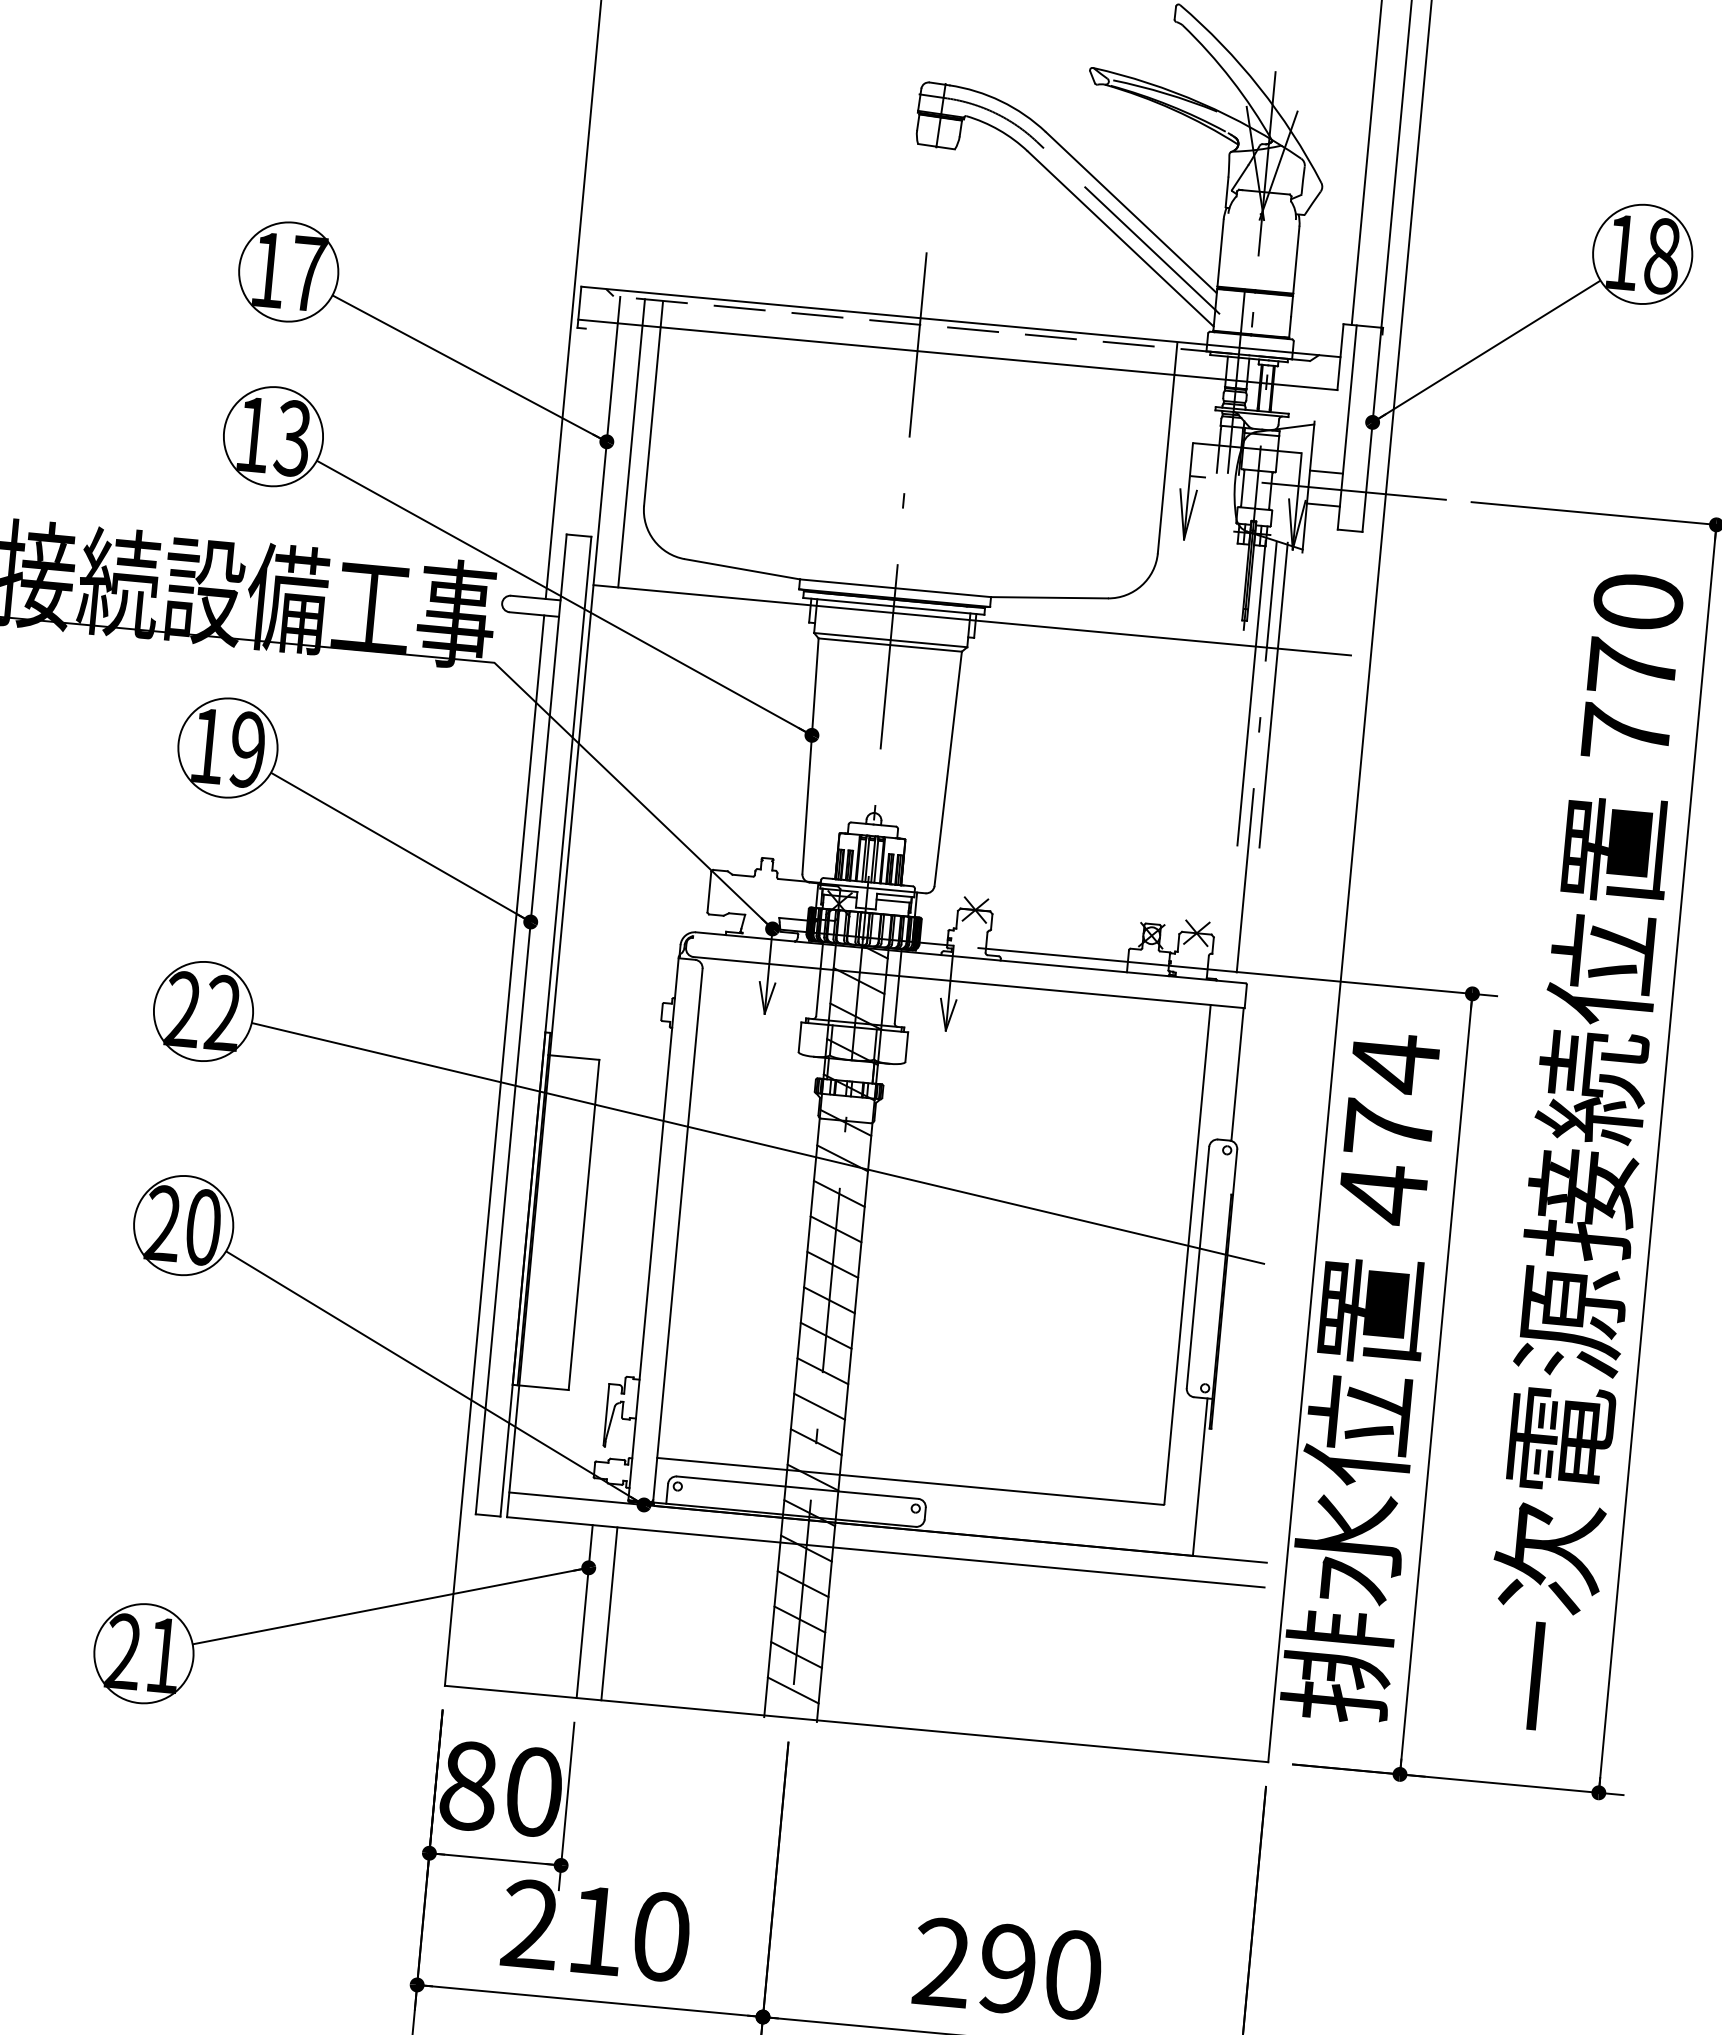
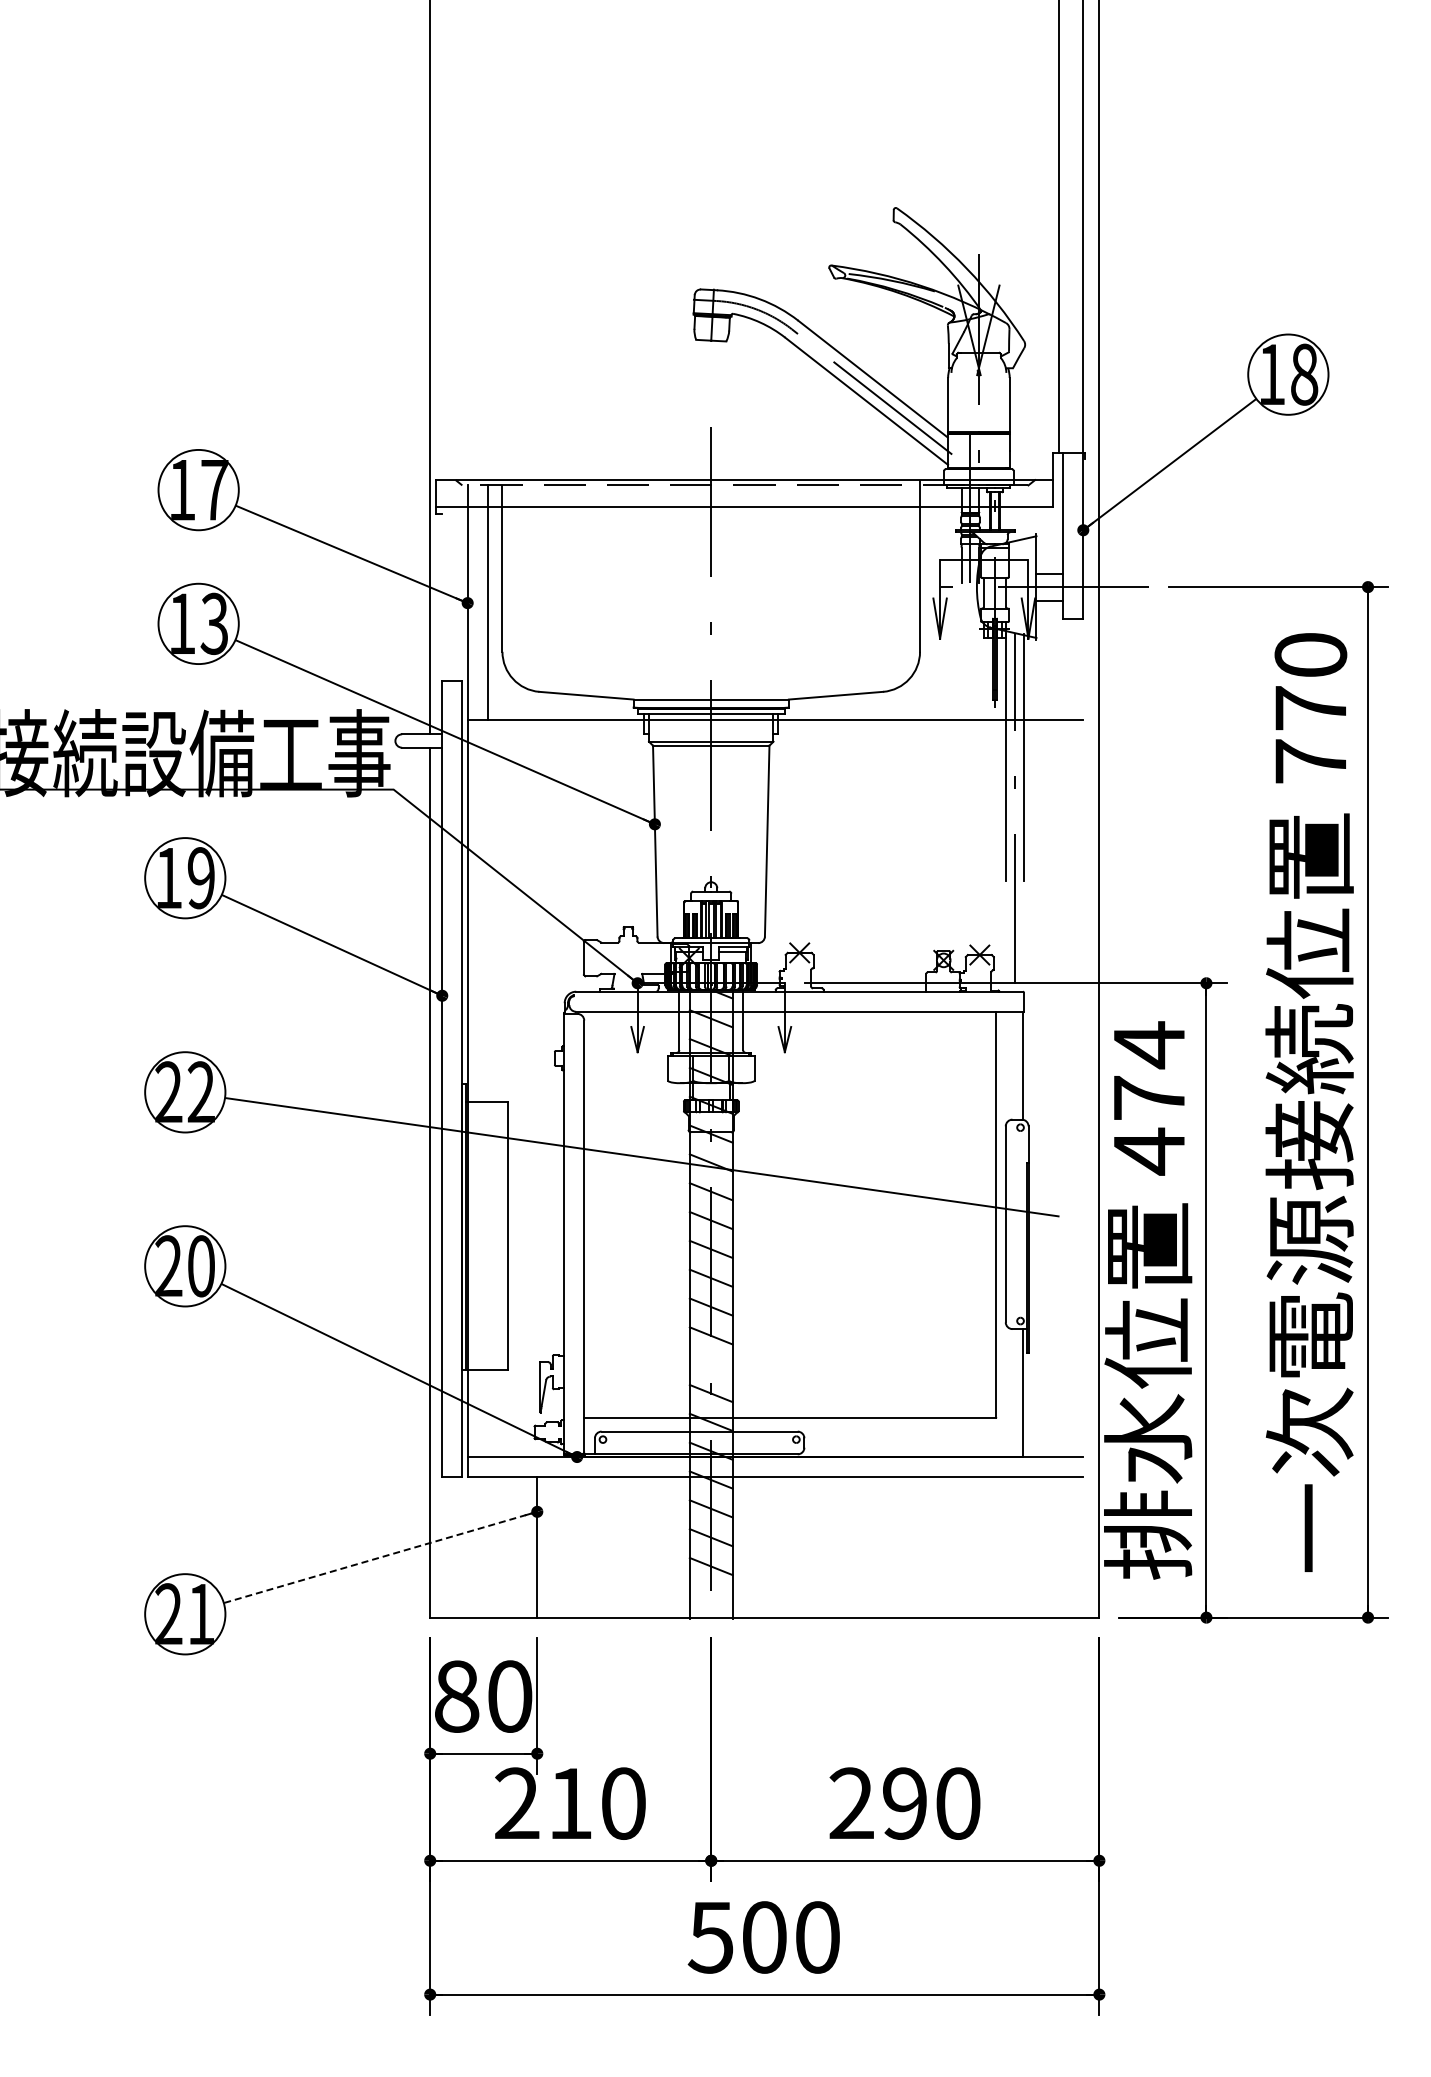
line: (818, 1406) -> (710, 1364), removed
line: (390, 1606) -> (380, 1557), solid -> dashed
line: (609, 1614) -> (557, 1547), removed
line: (792, 1689) -> (710, 1594), removed

